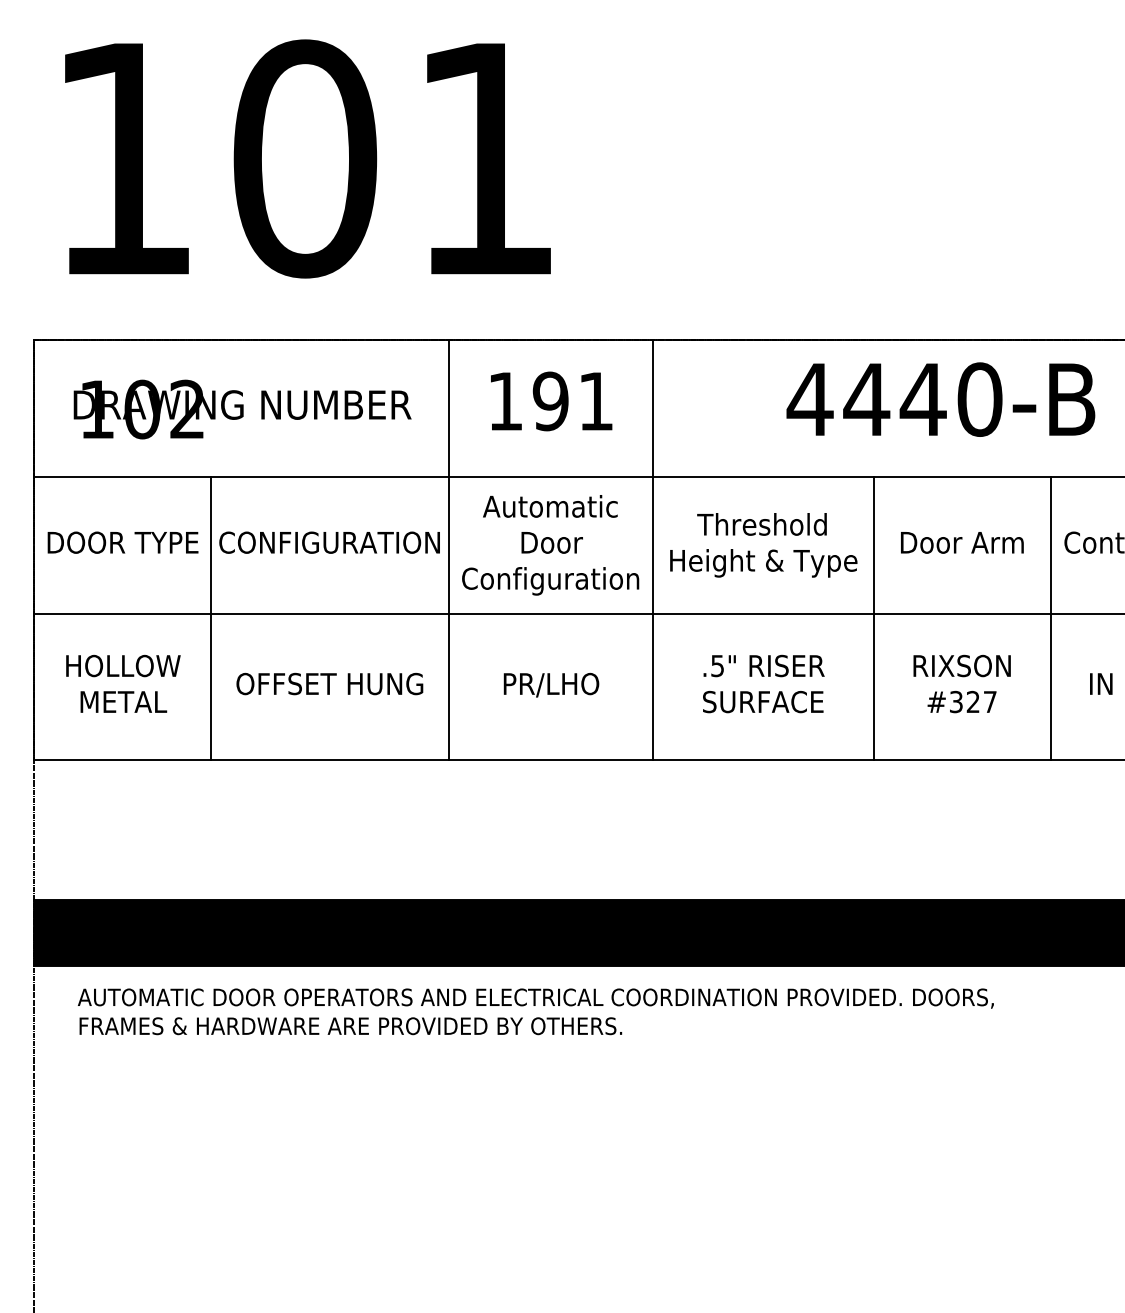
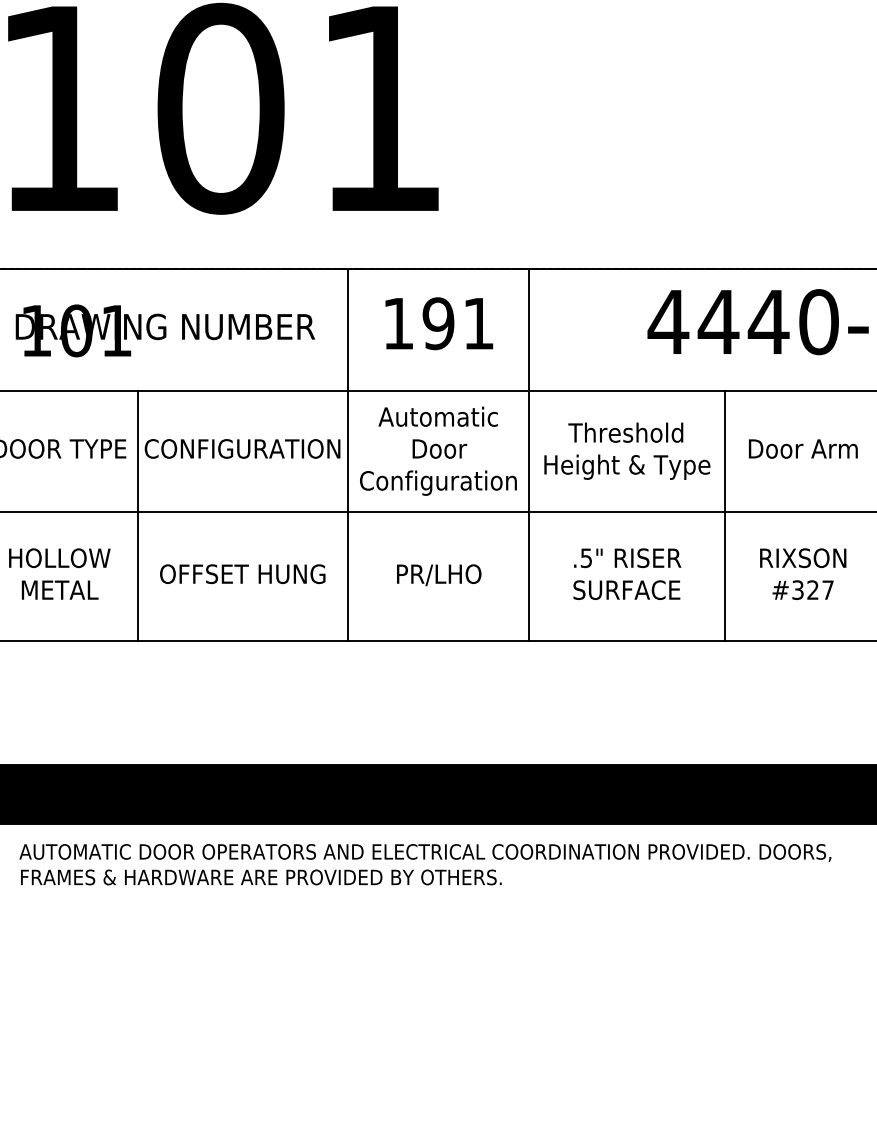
text: (186, 408) -> (115, 329), 102 -> 101

